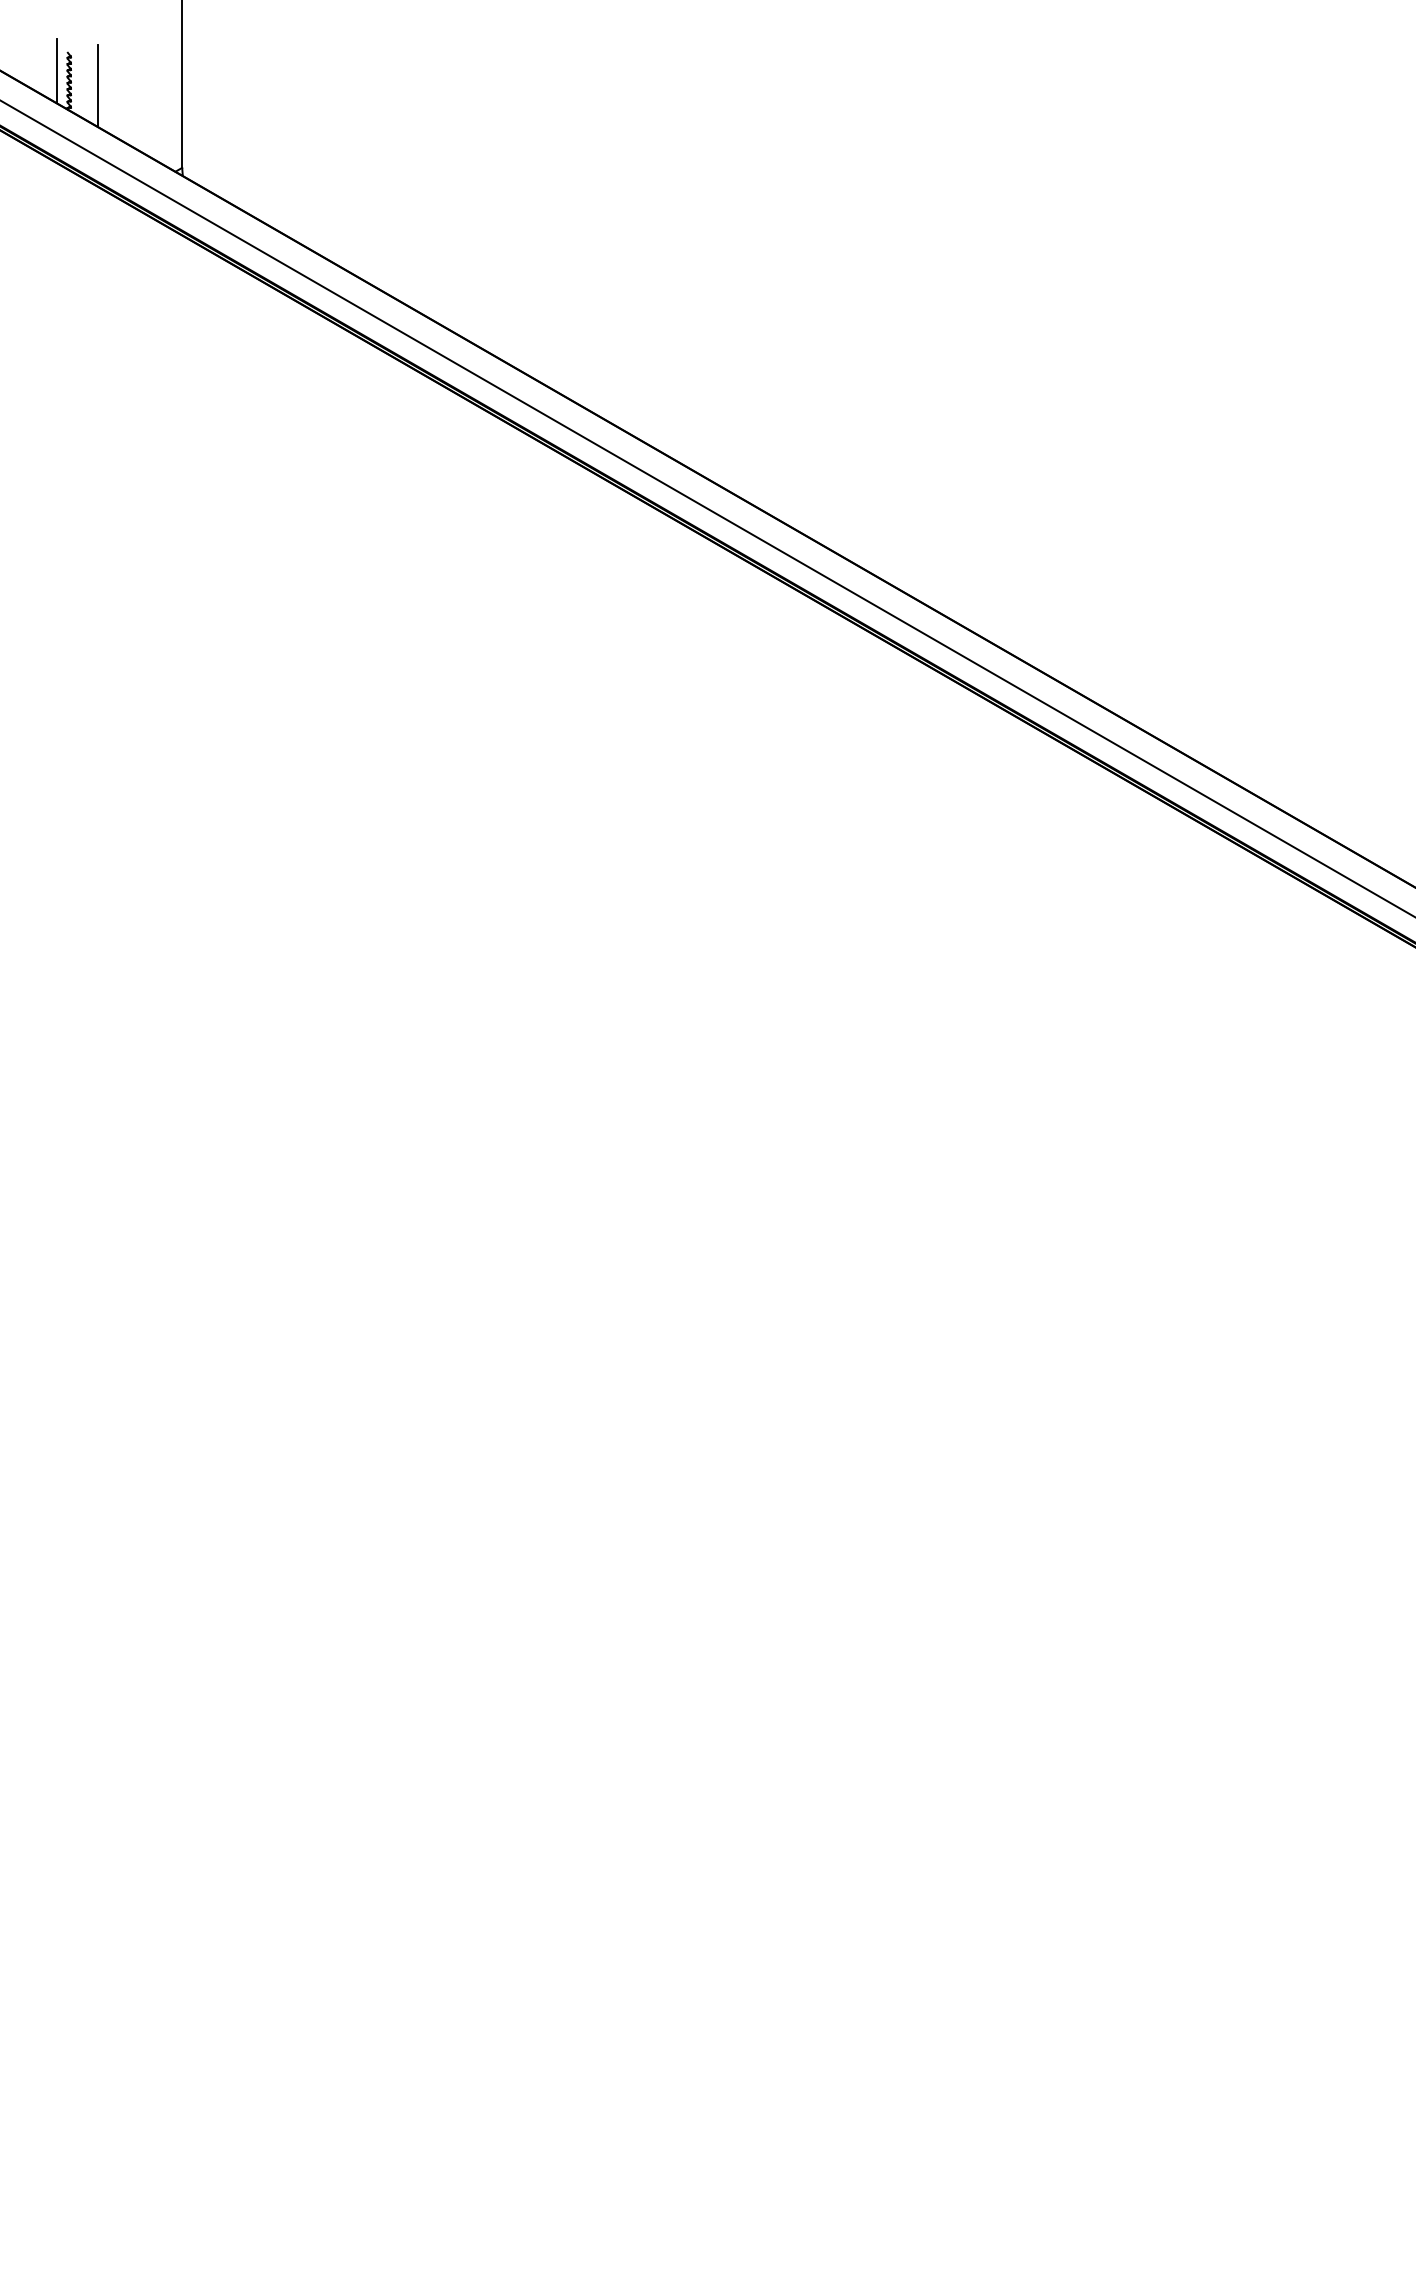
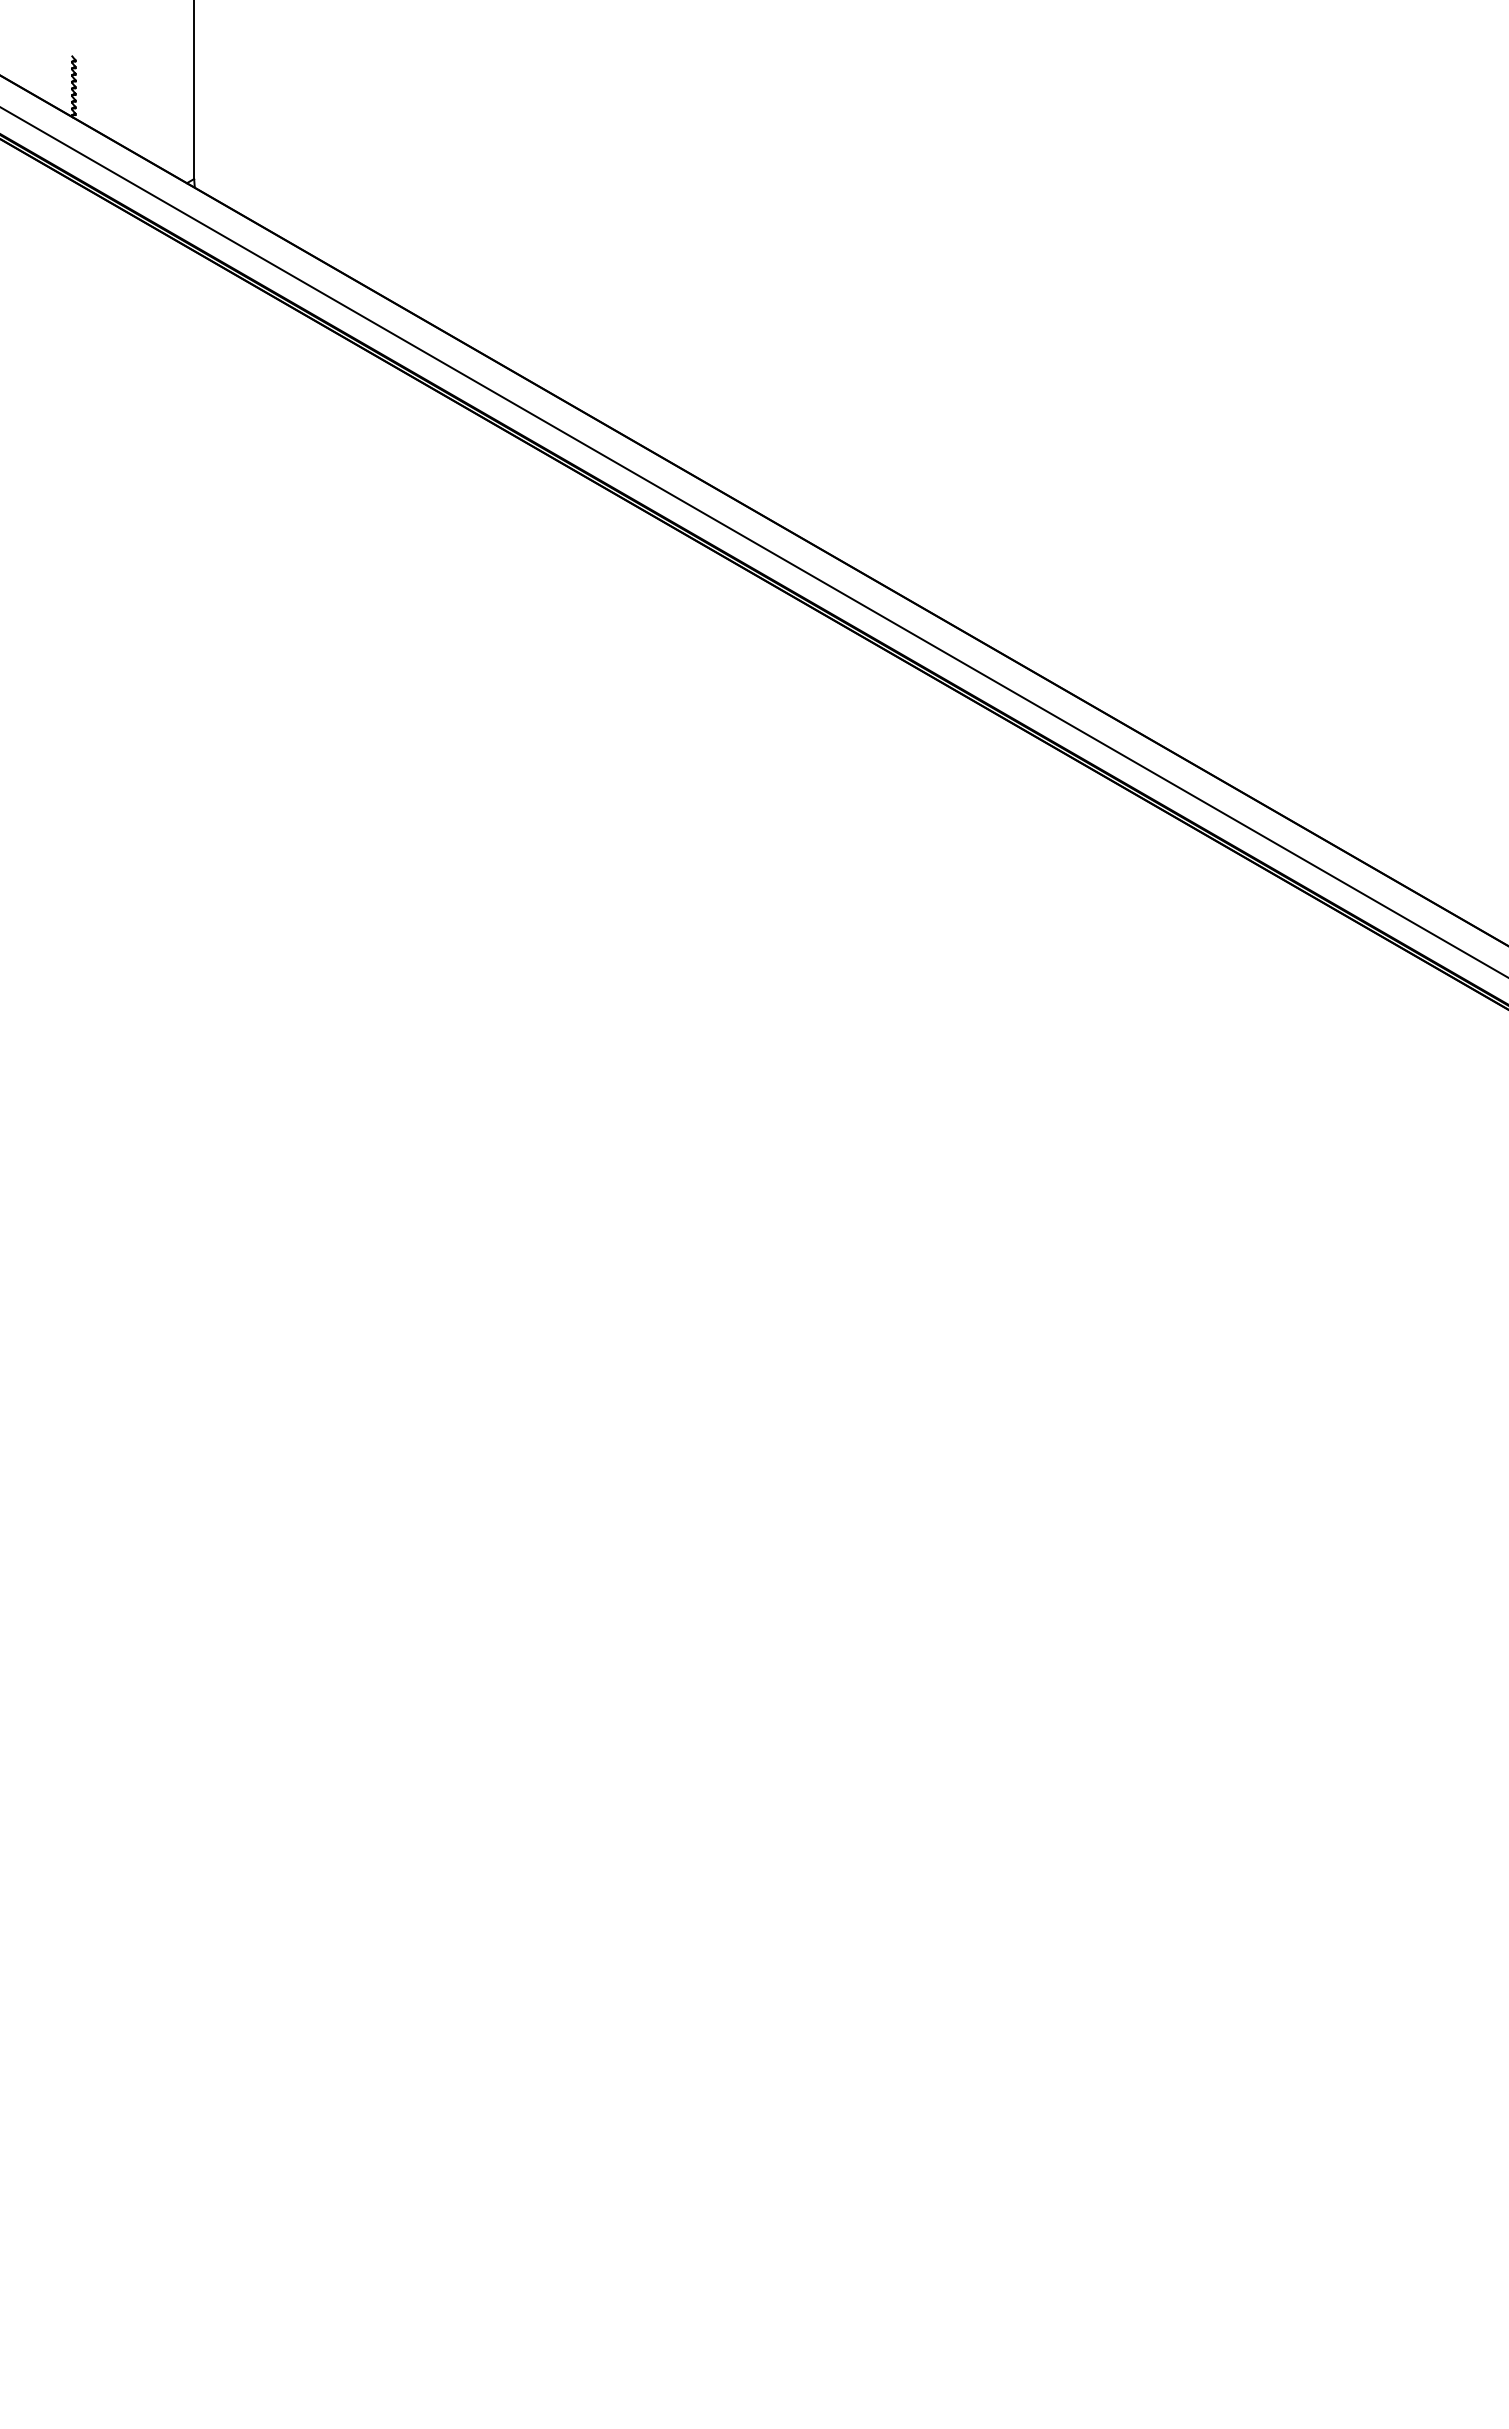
line: (56, 71) -> (60, 76), removed
line: (98, 85) -> (104, 91), removed

